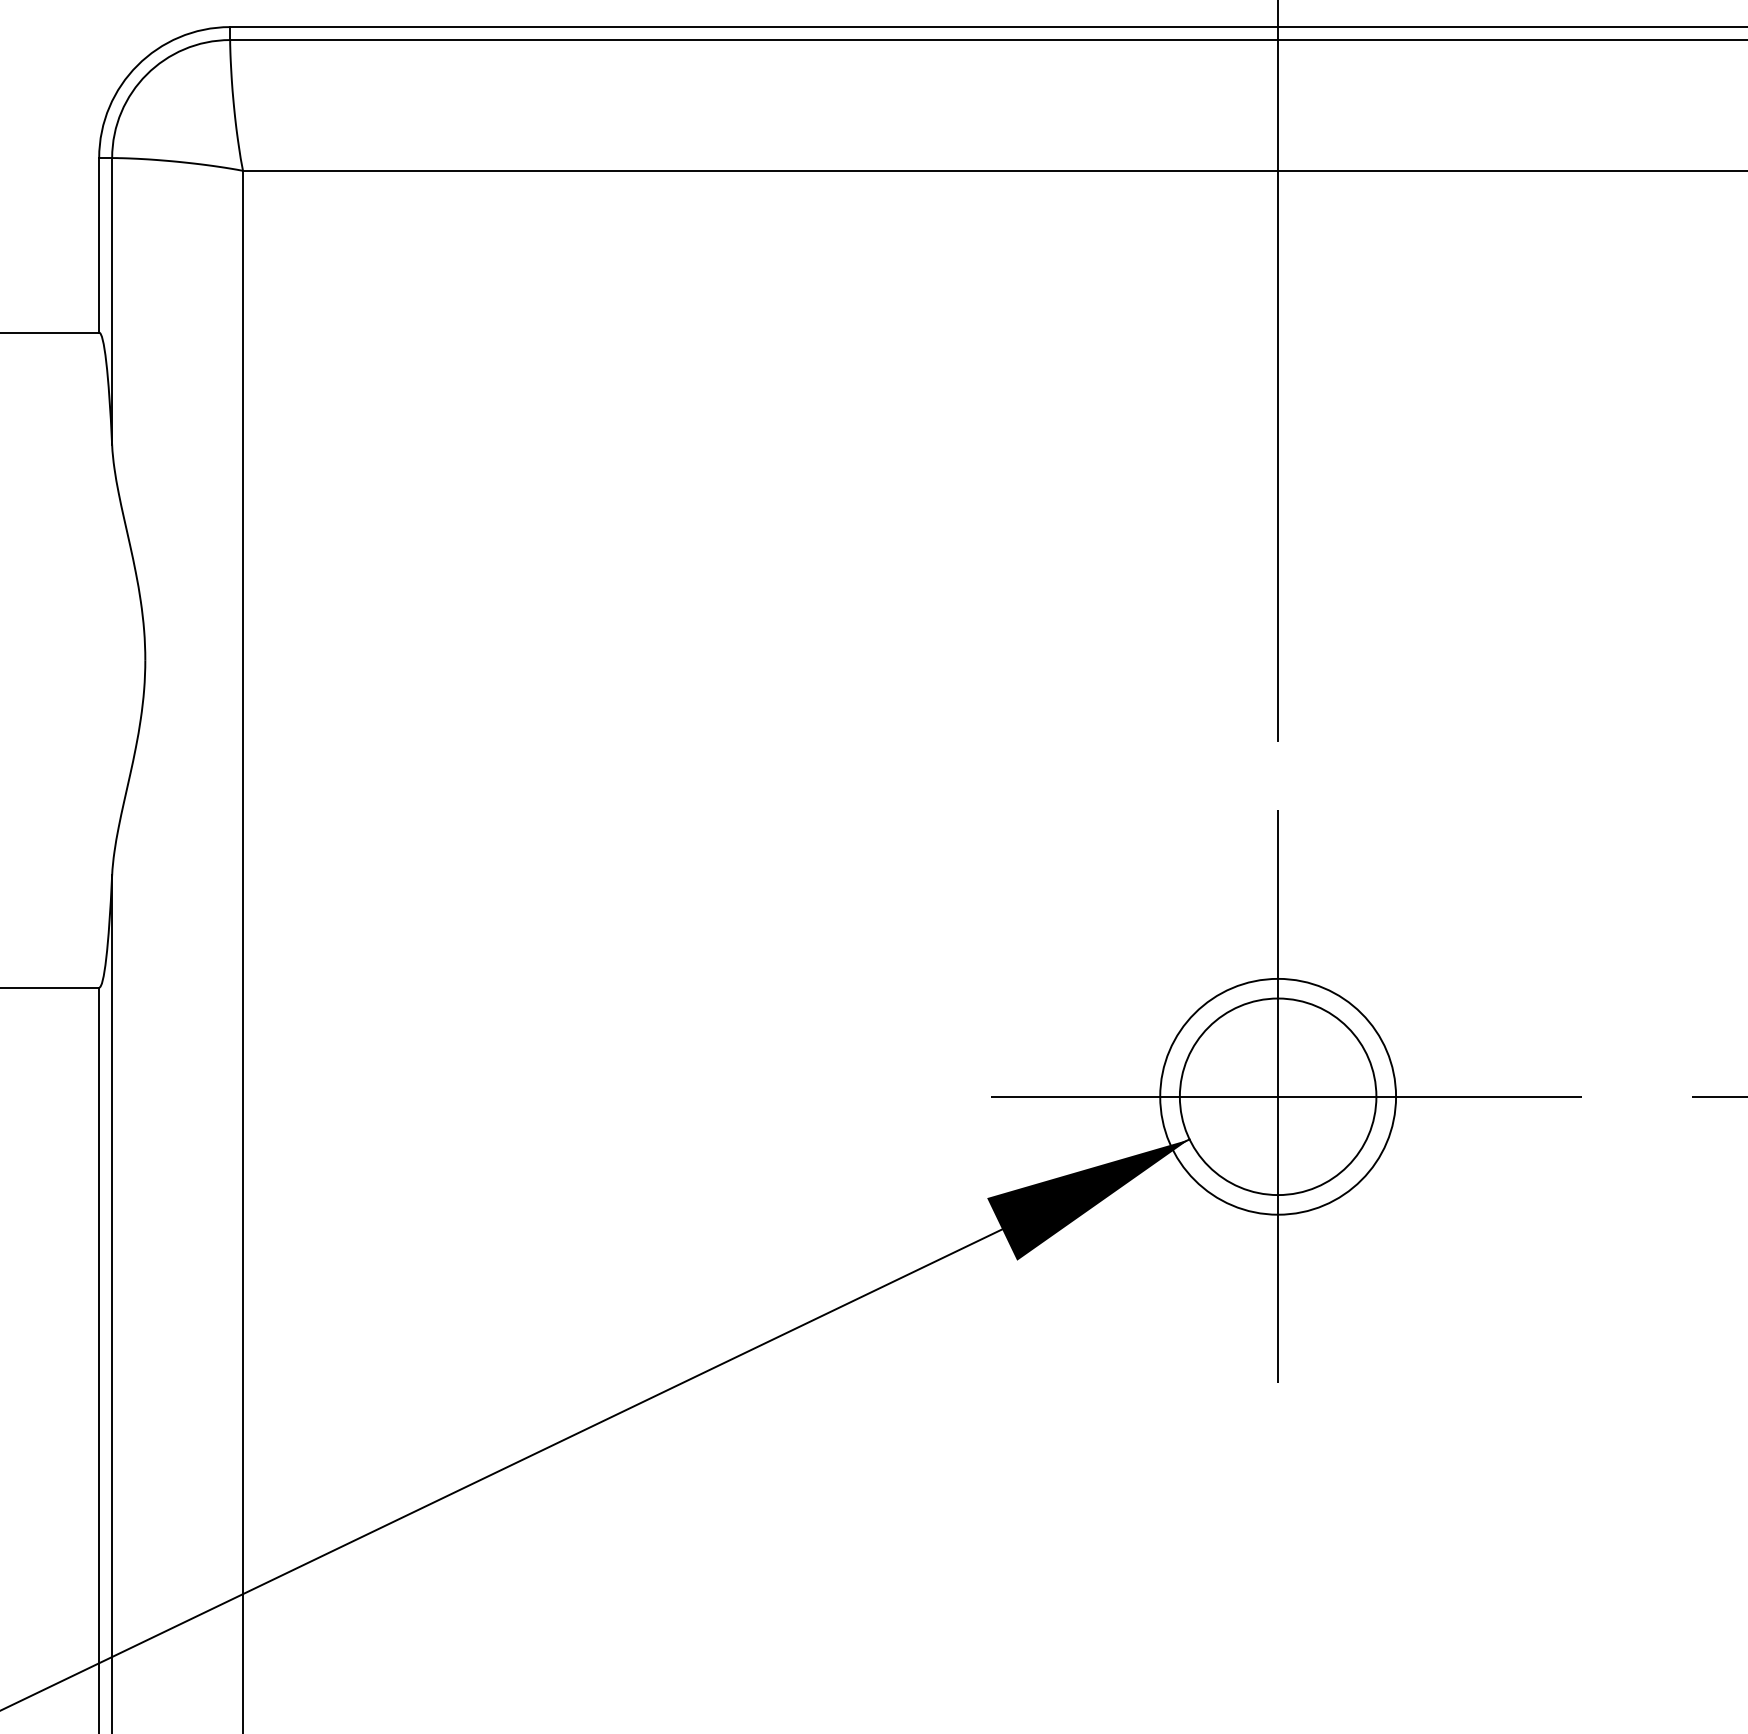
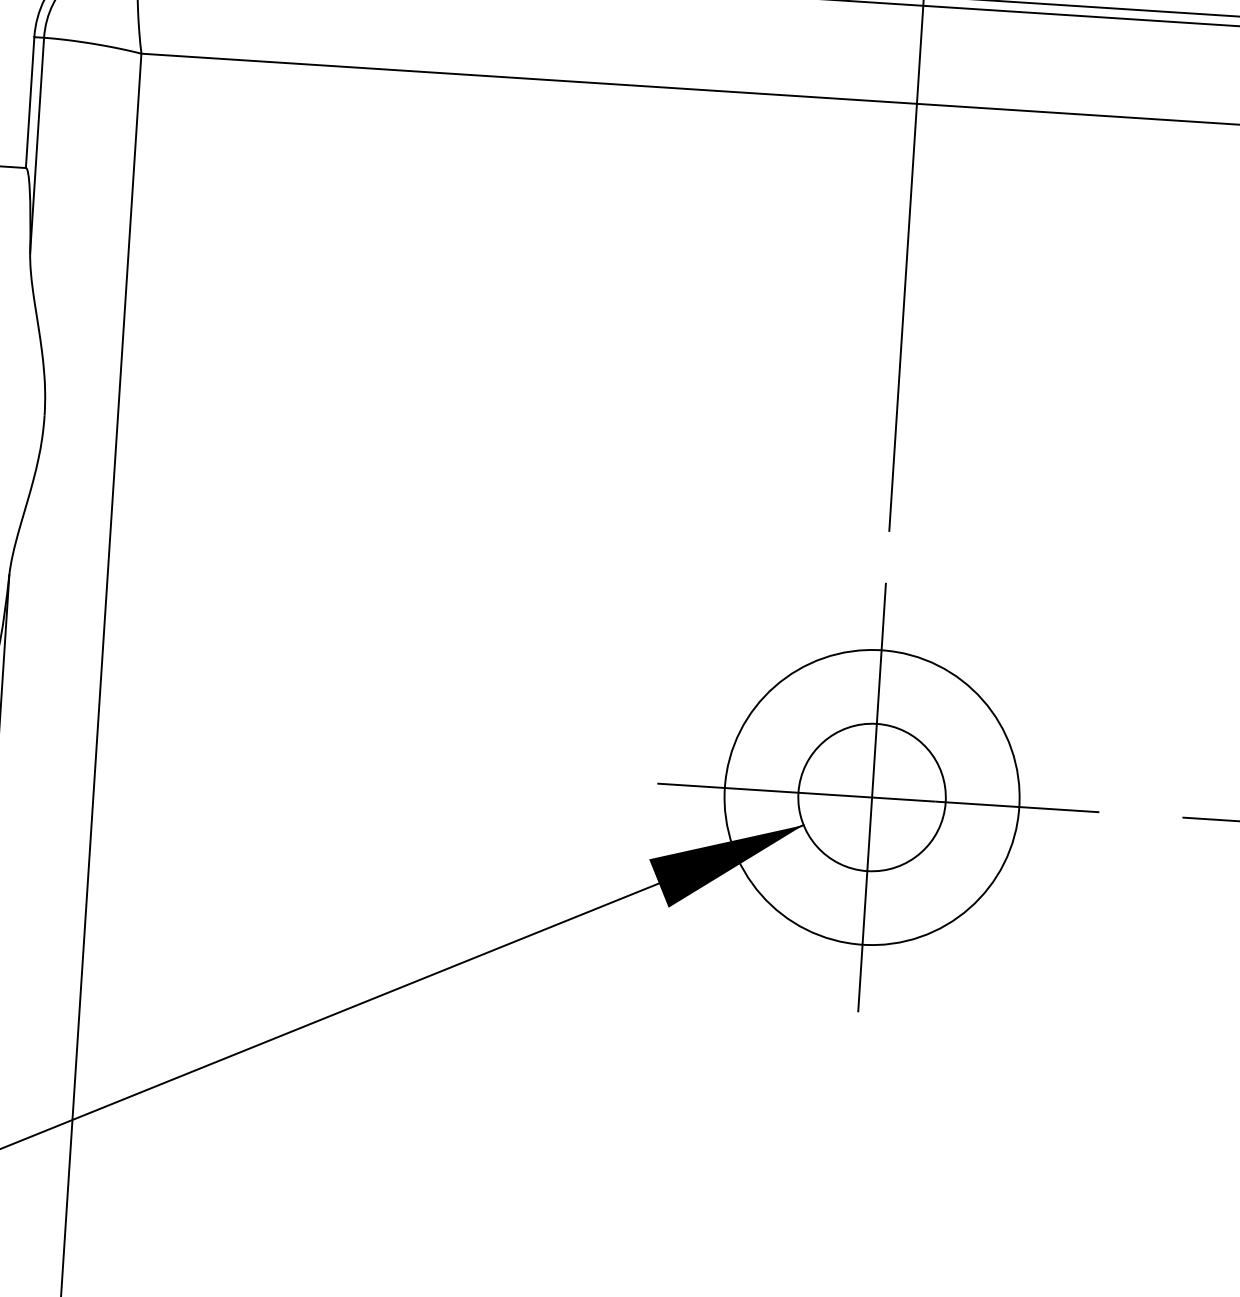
circle: (1277, 1096) -> (871, 797), size x1.67

